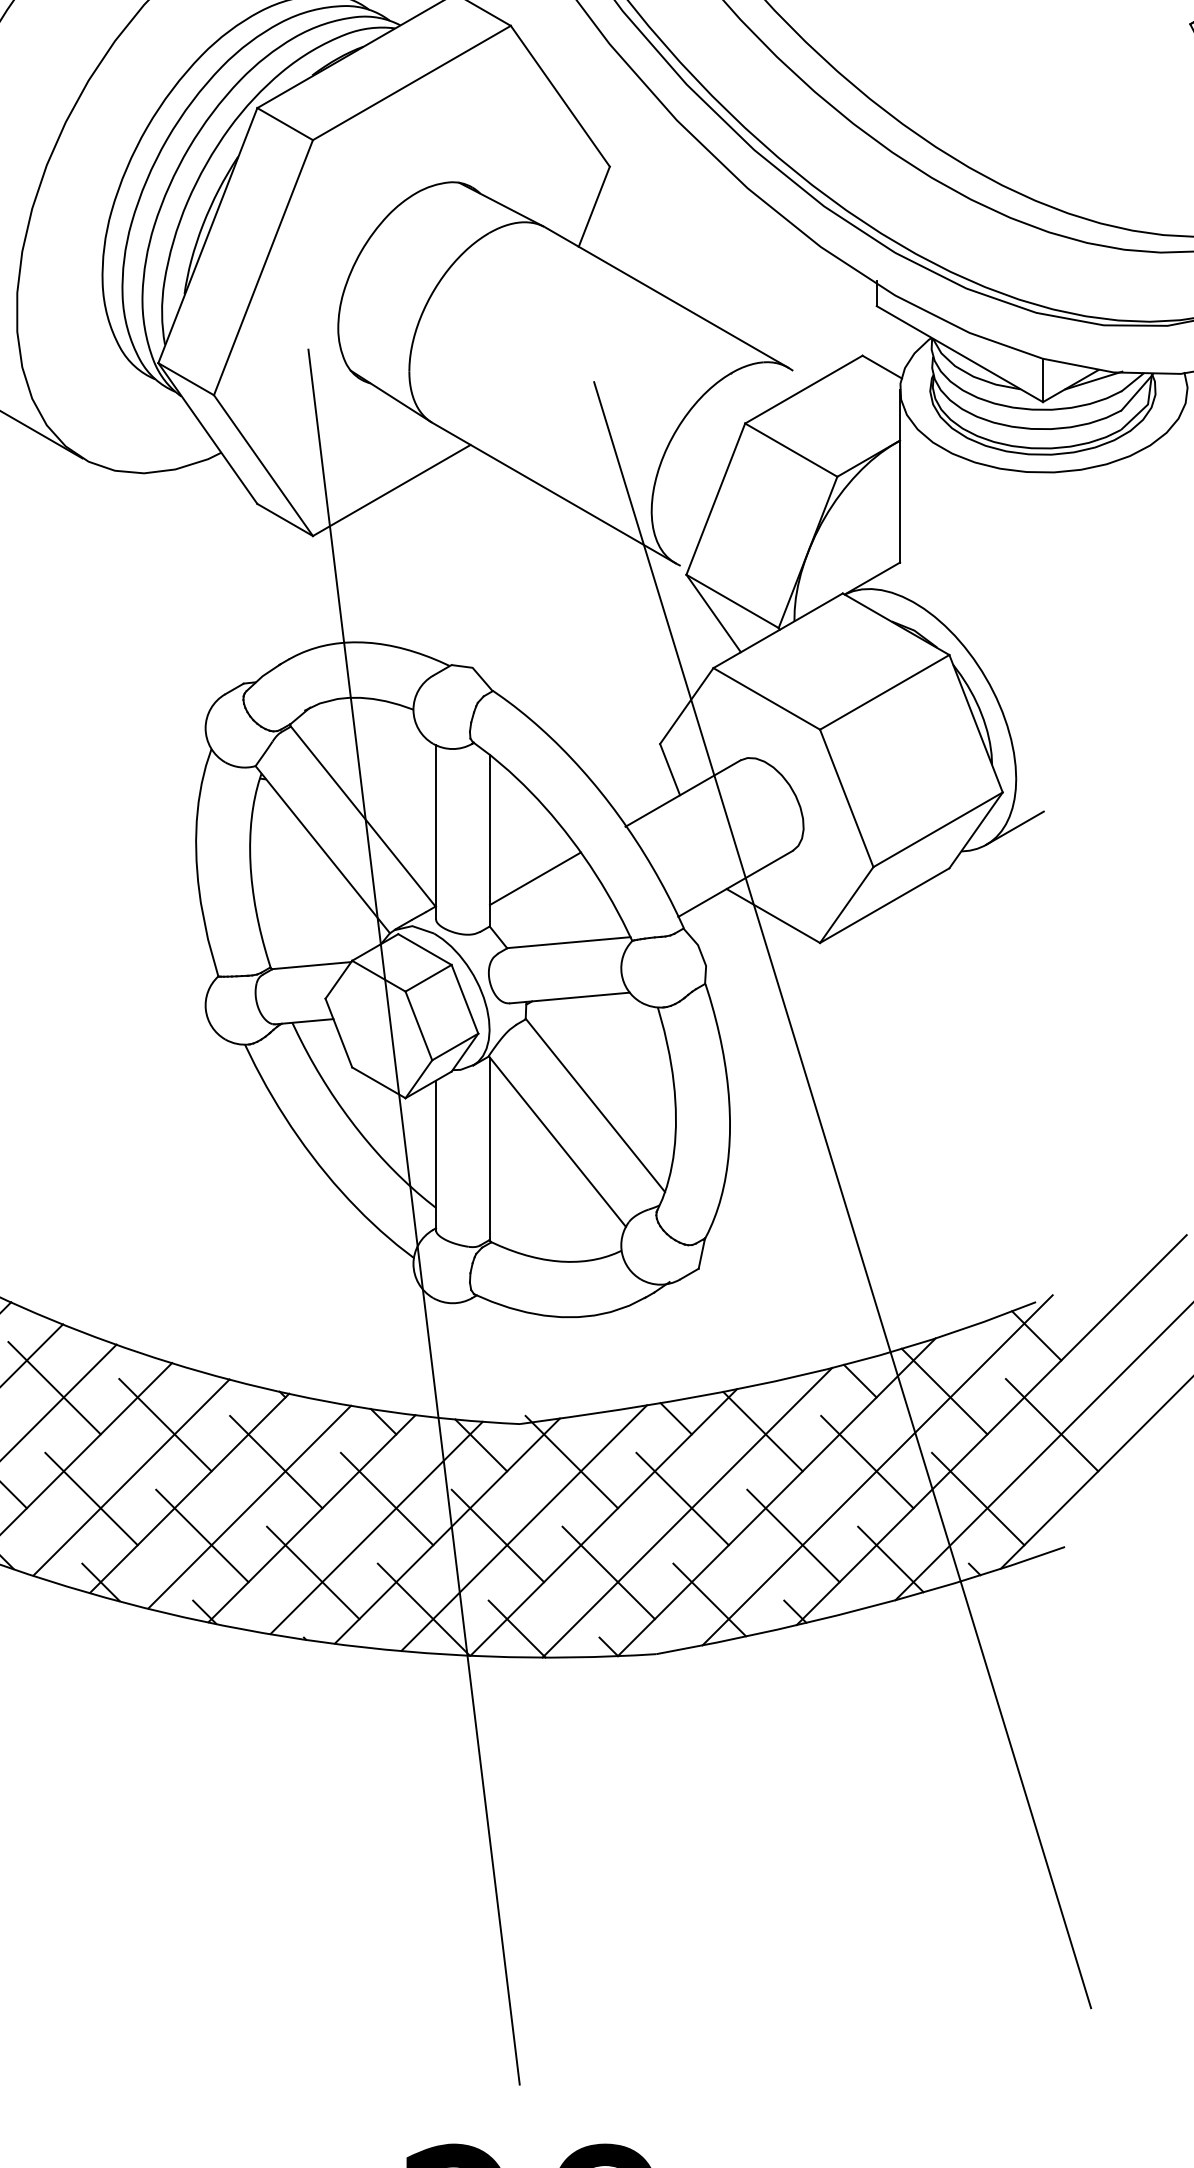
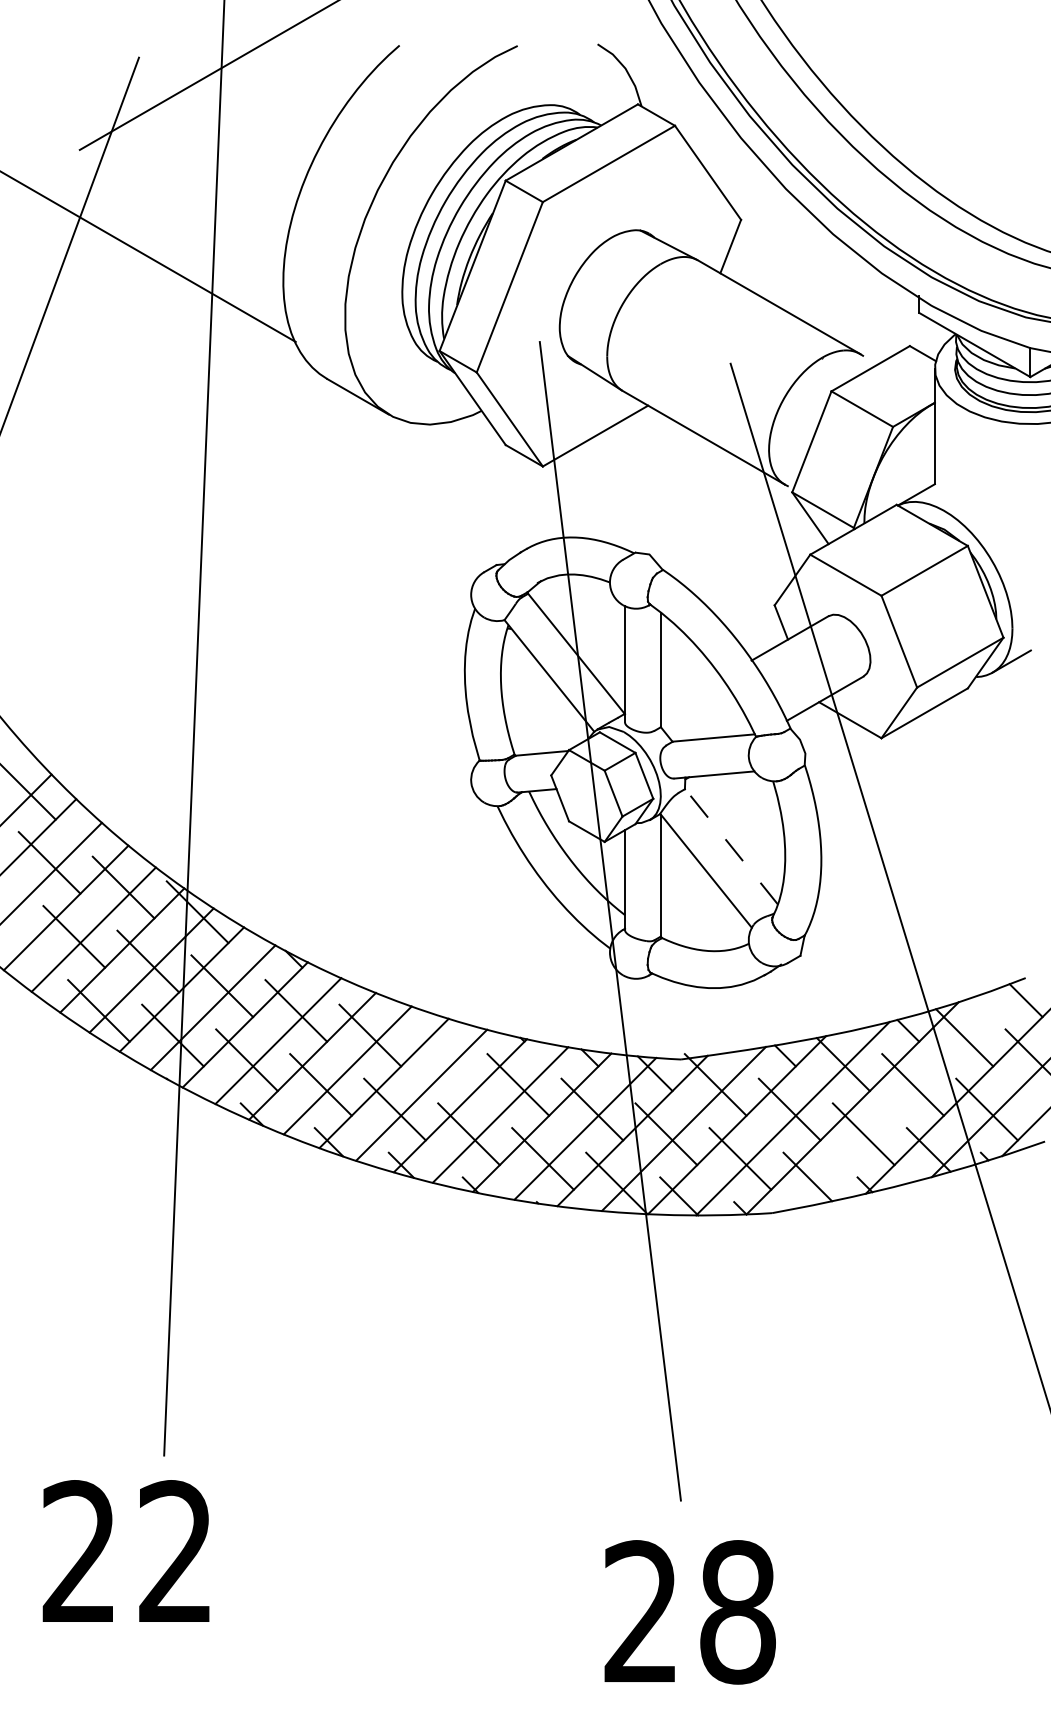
line: (535, 877) -> (691, 694), removed
line: (595, 1105) -> (731, 846), solid -> dashed
line: (165, 1425) -> (444, 1060), removed
line: (876, 1470) -> (919, 1090), removed

